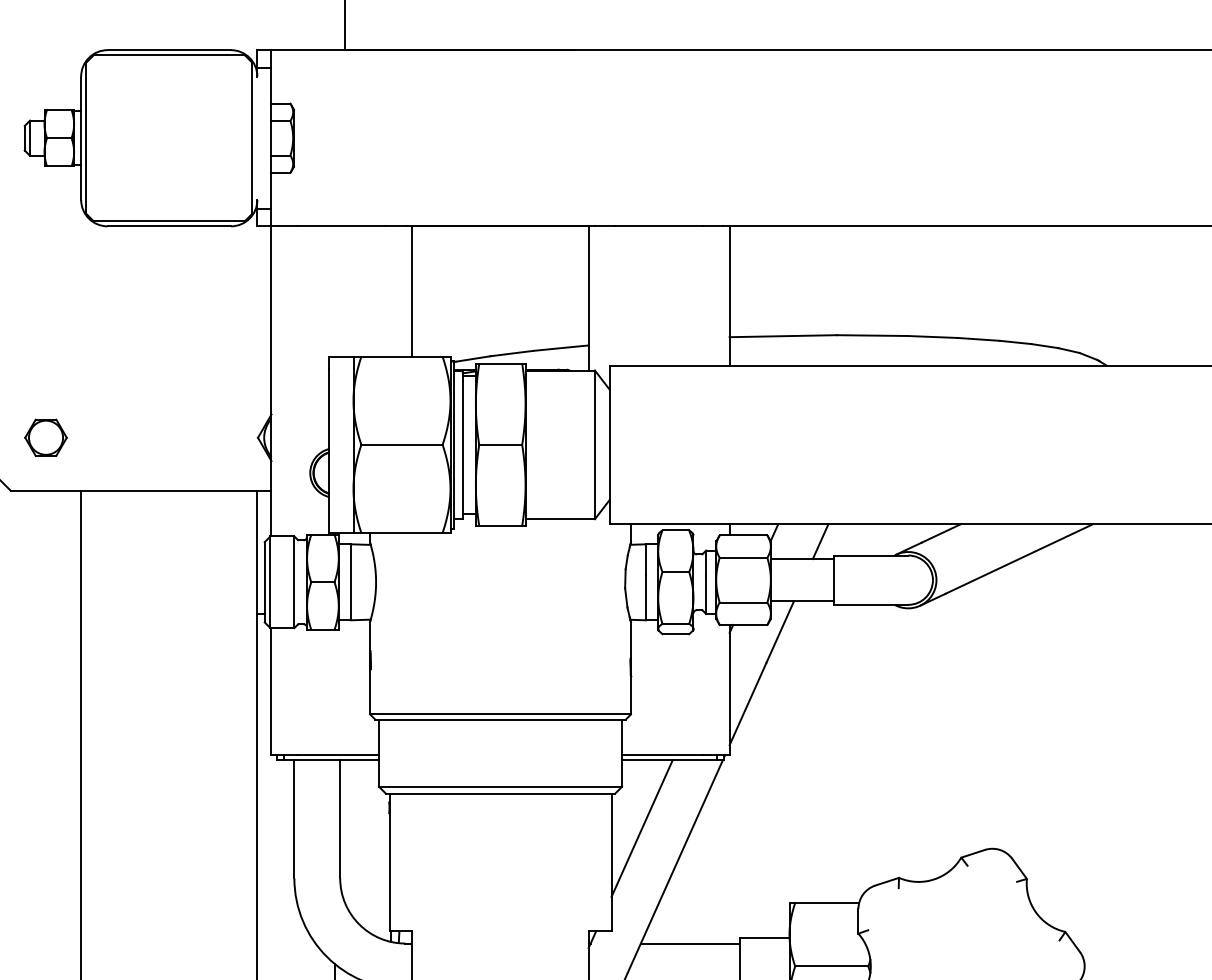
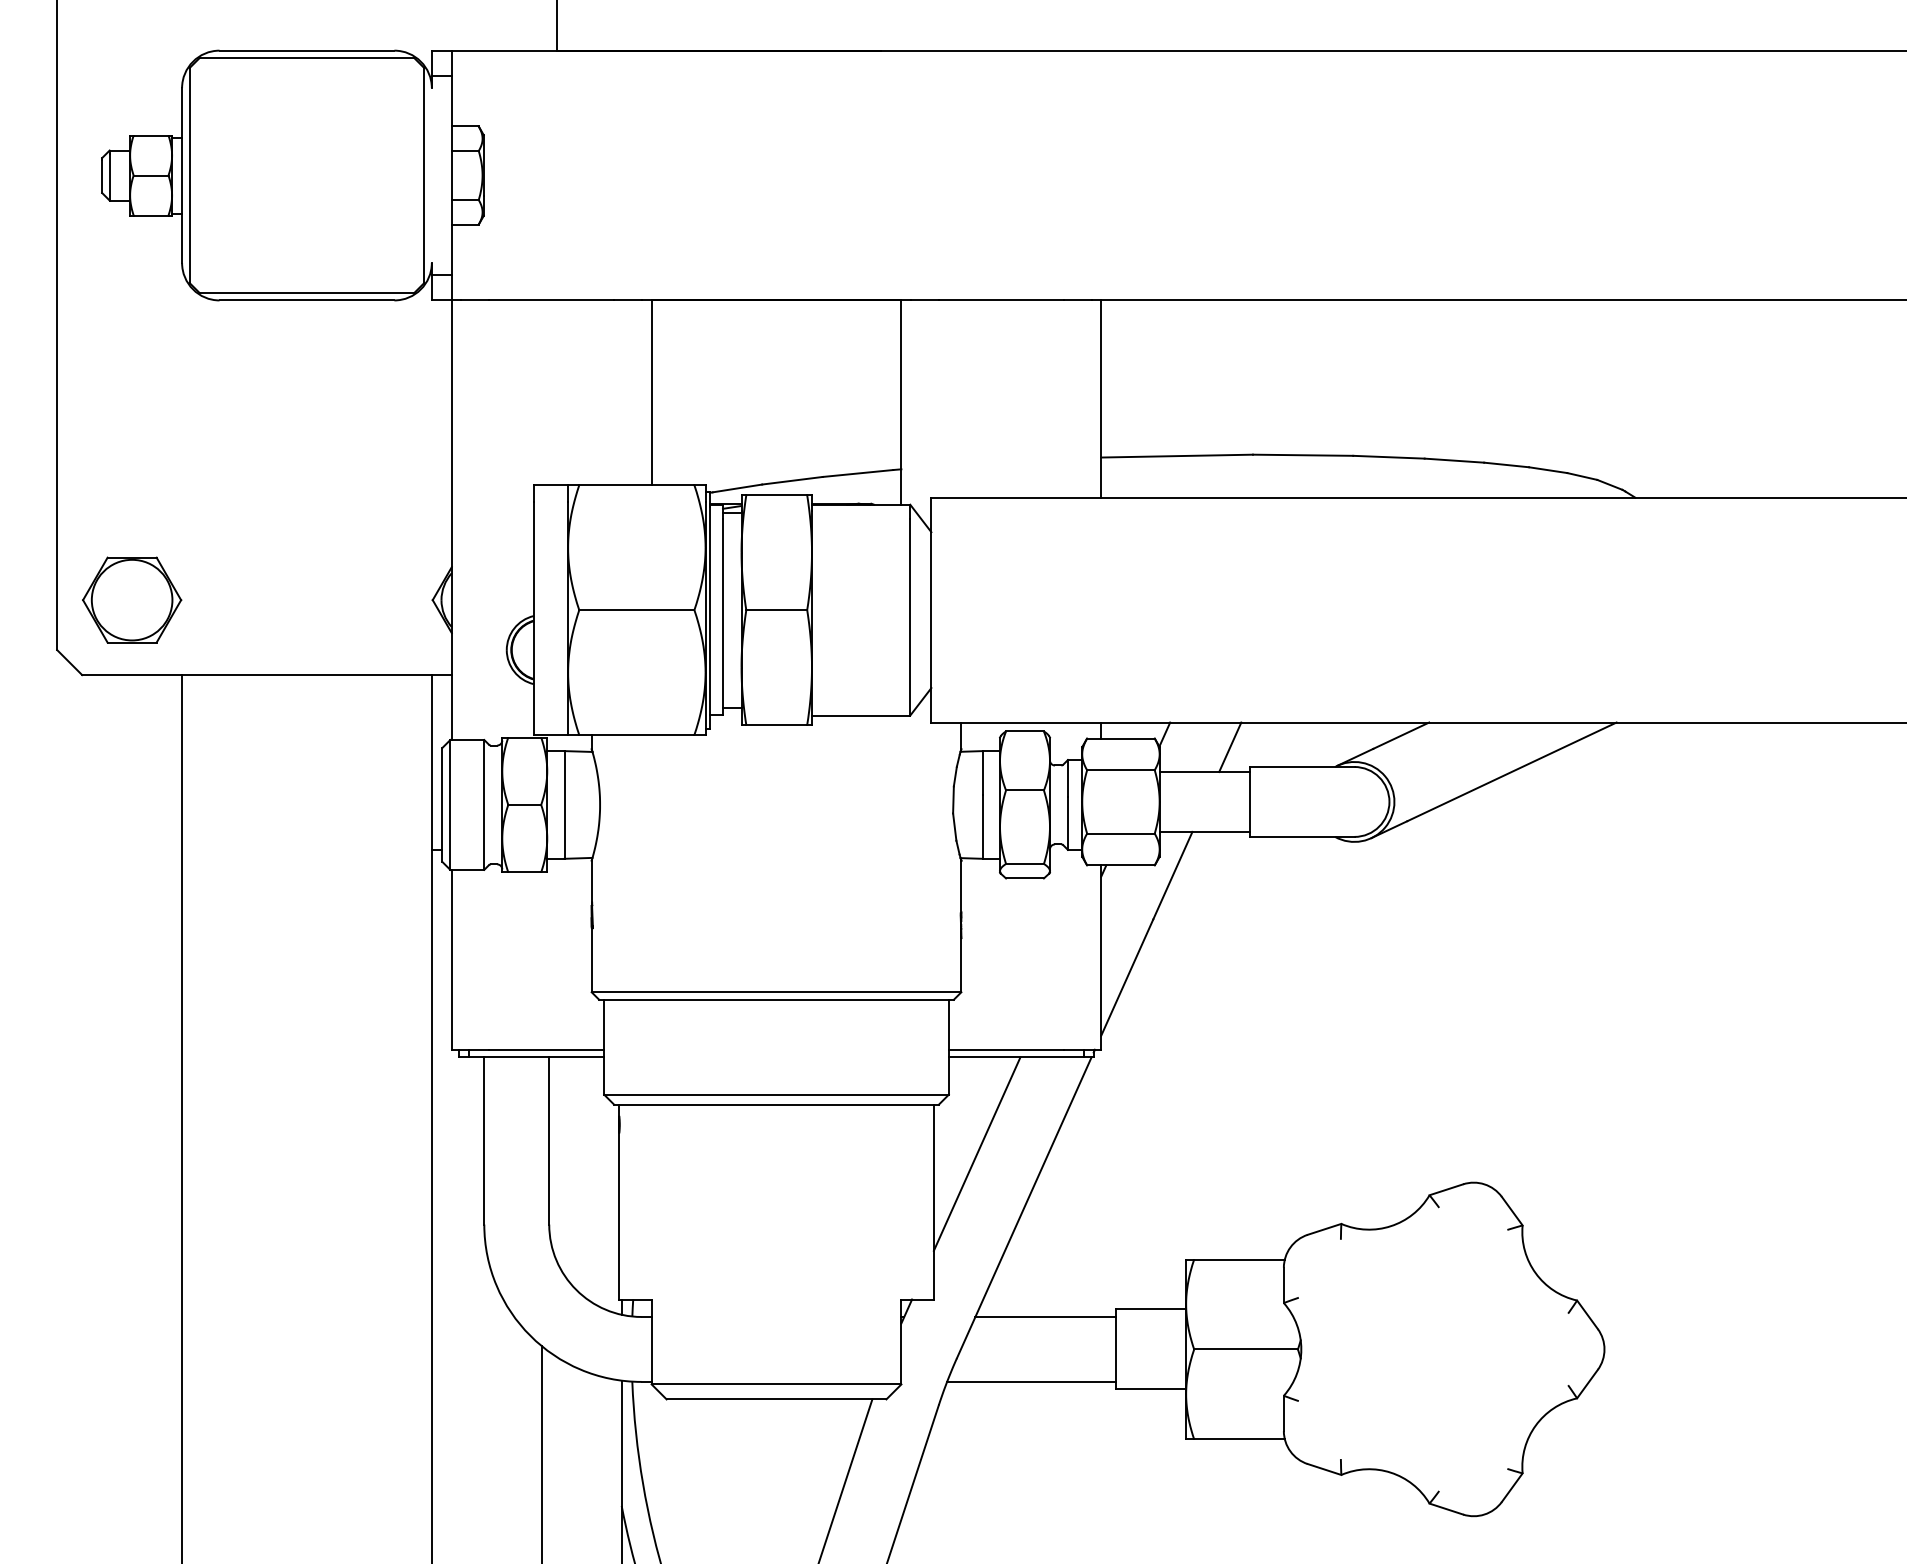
part: (46, 437) -> (132, 599), size x1.67

